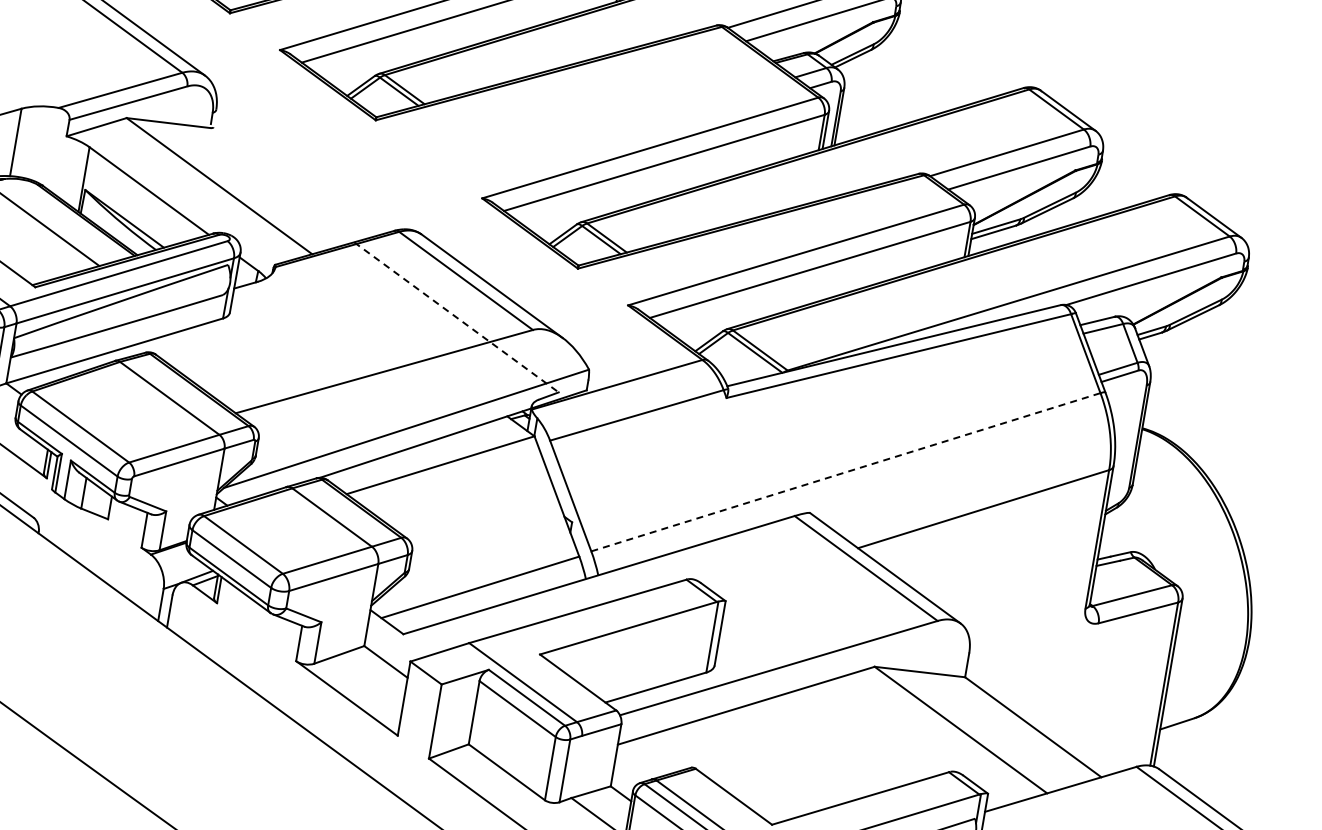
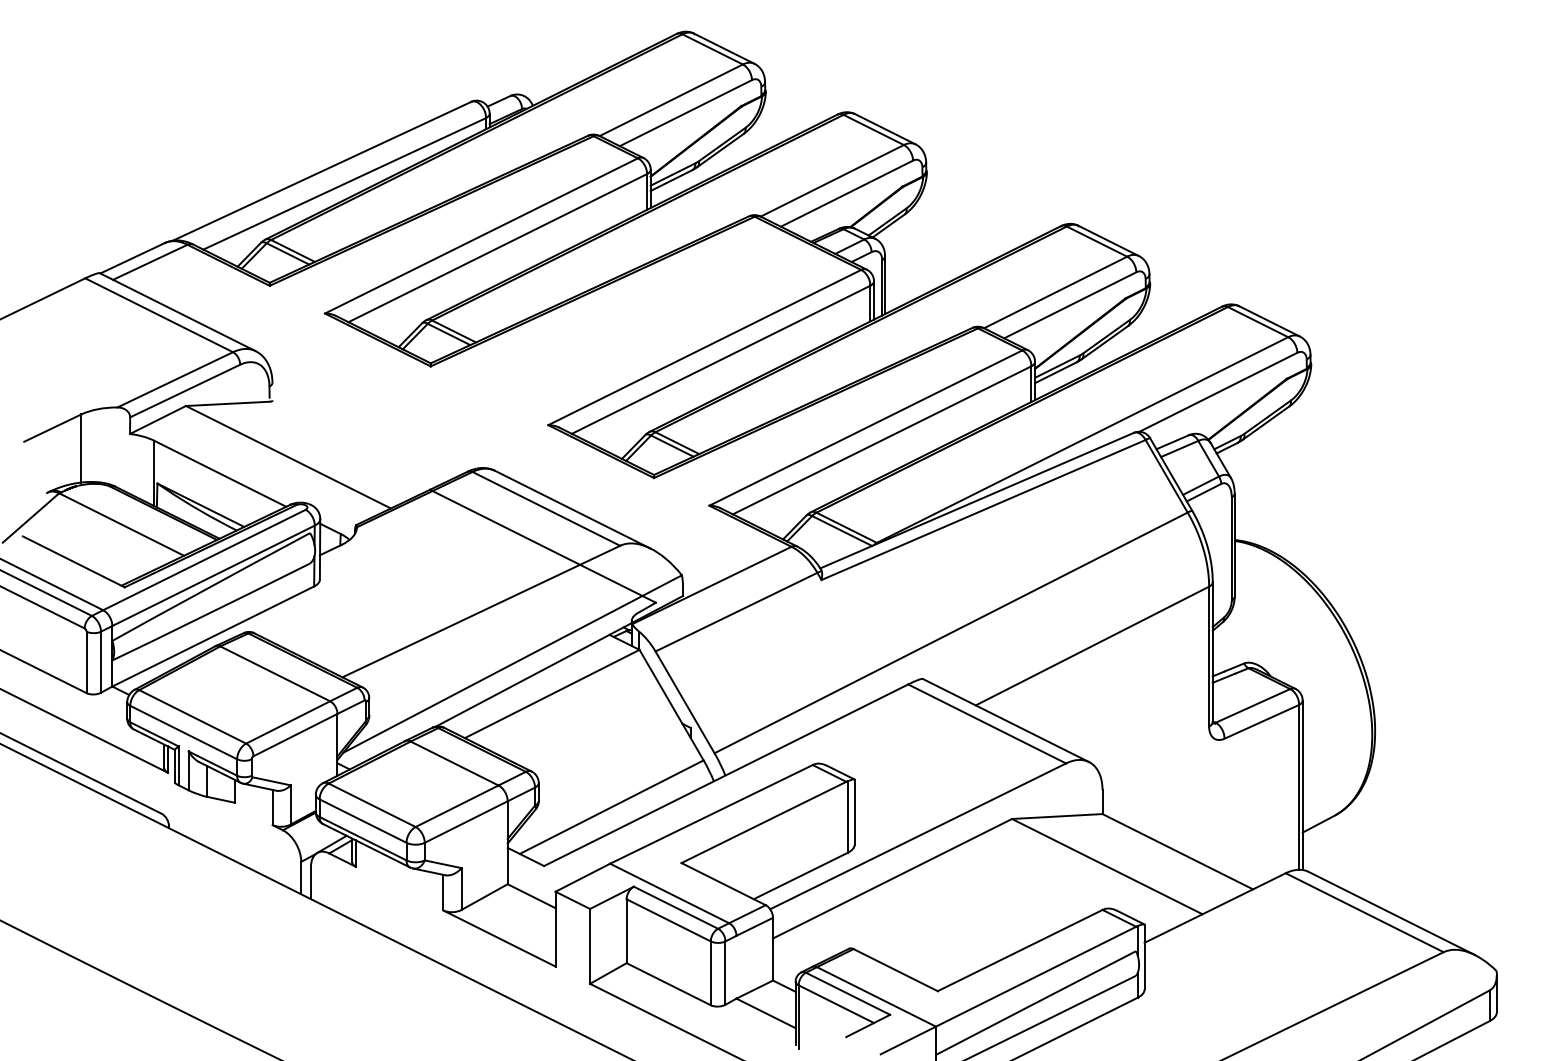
line: (456, 317) -> (543, 546), dashed -> solid
line: (846, 471) -> (951, 632), dashed -> solid

